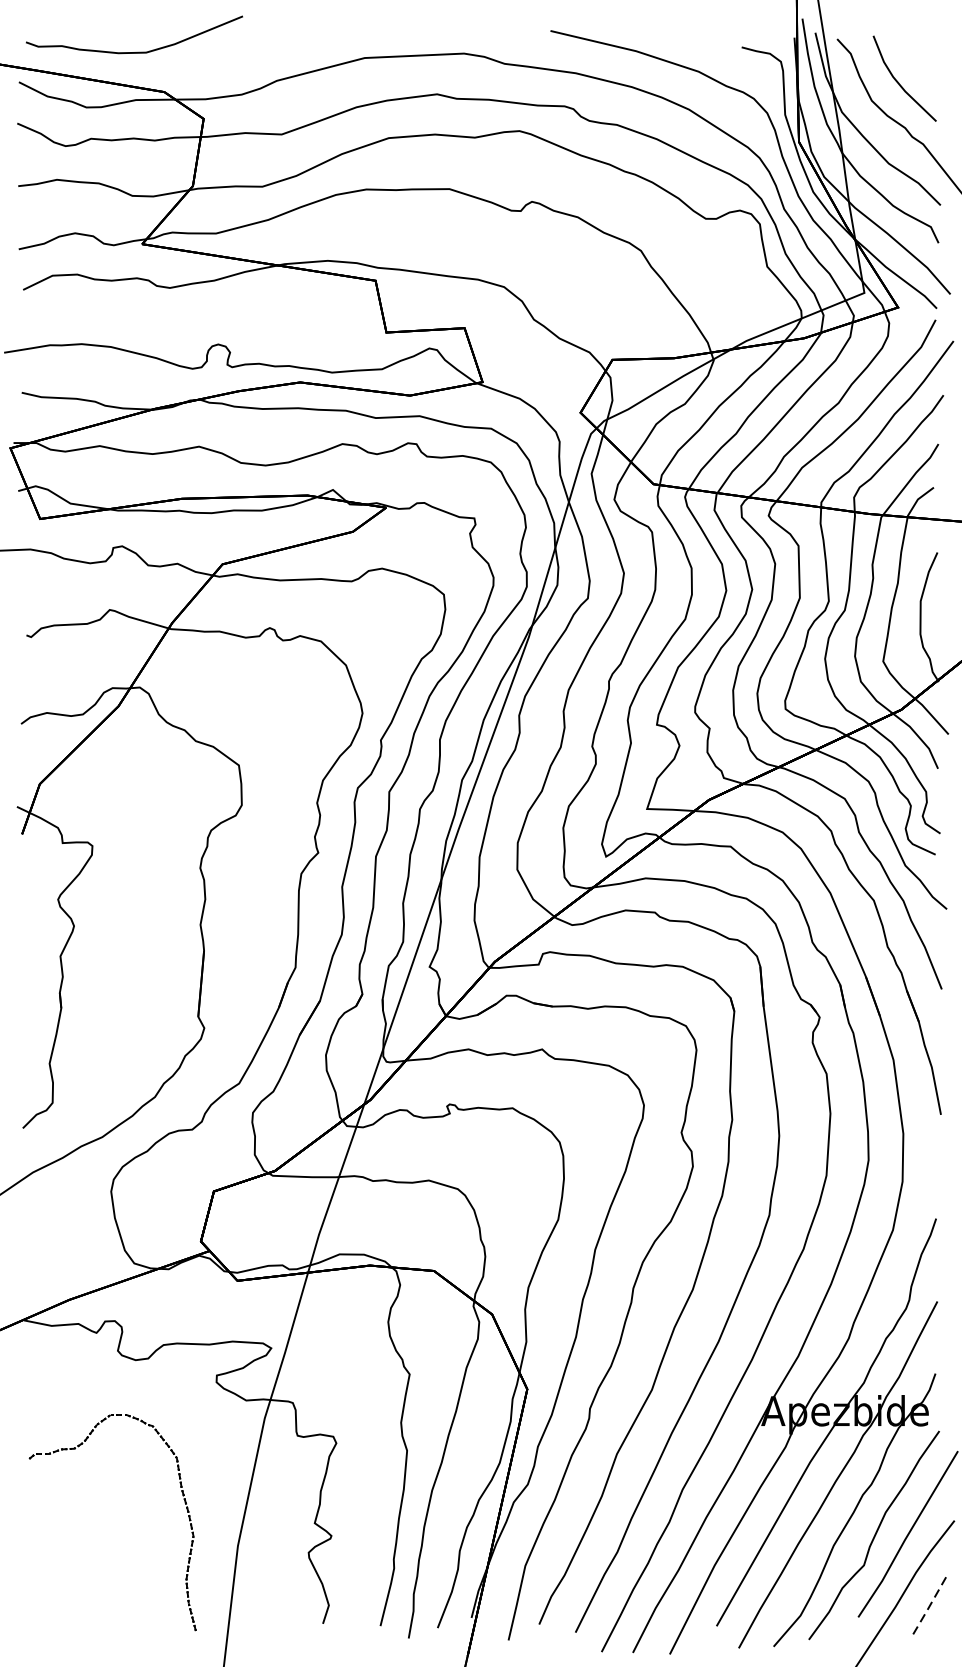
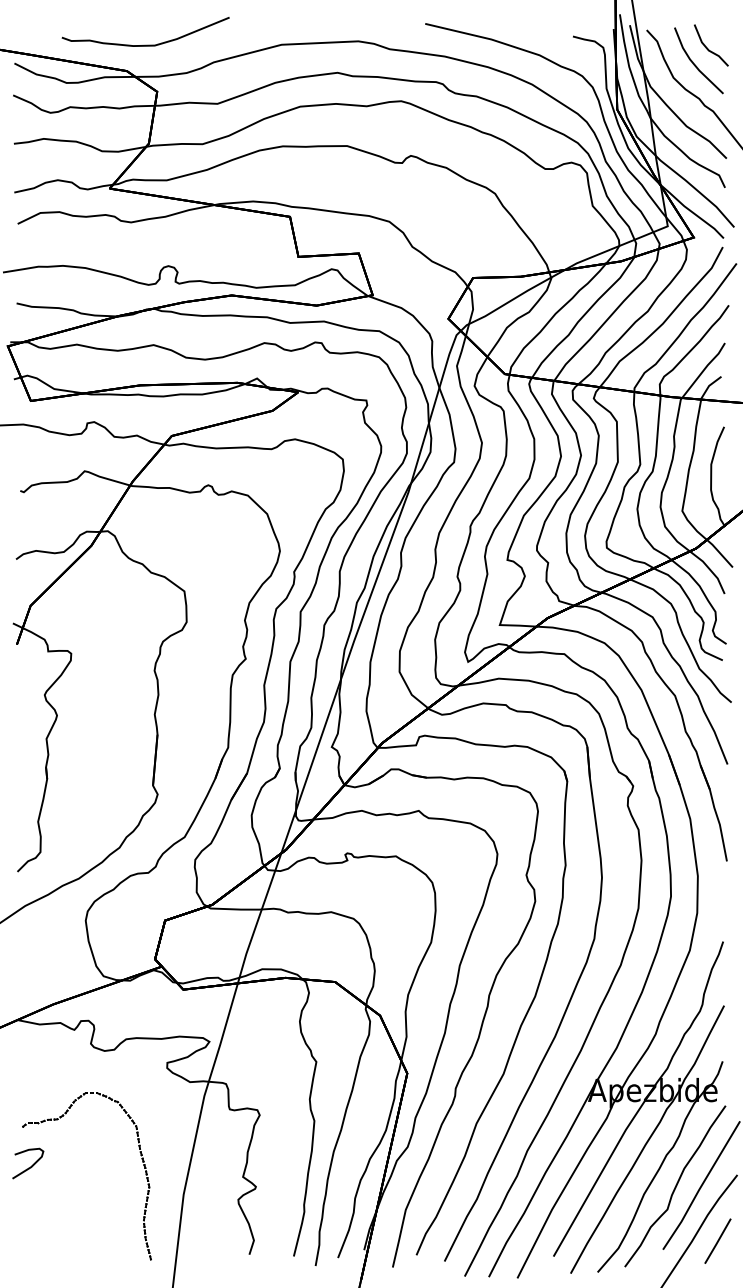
curve: (134, 51) -> (145, 44), moved
line: (917, 62) -> (708, 48), added
curve: (41, 1508) -> (31, 1165), added
line: (928, 1606) -> (717, 1241), dashed -> solid

